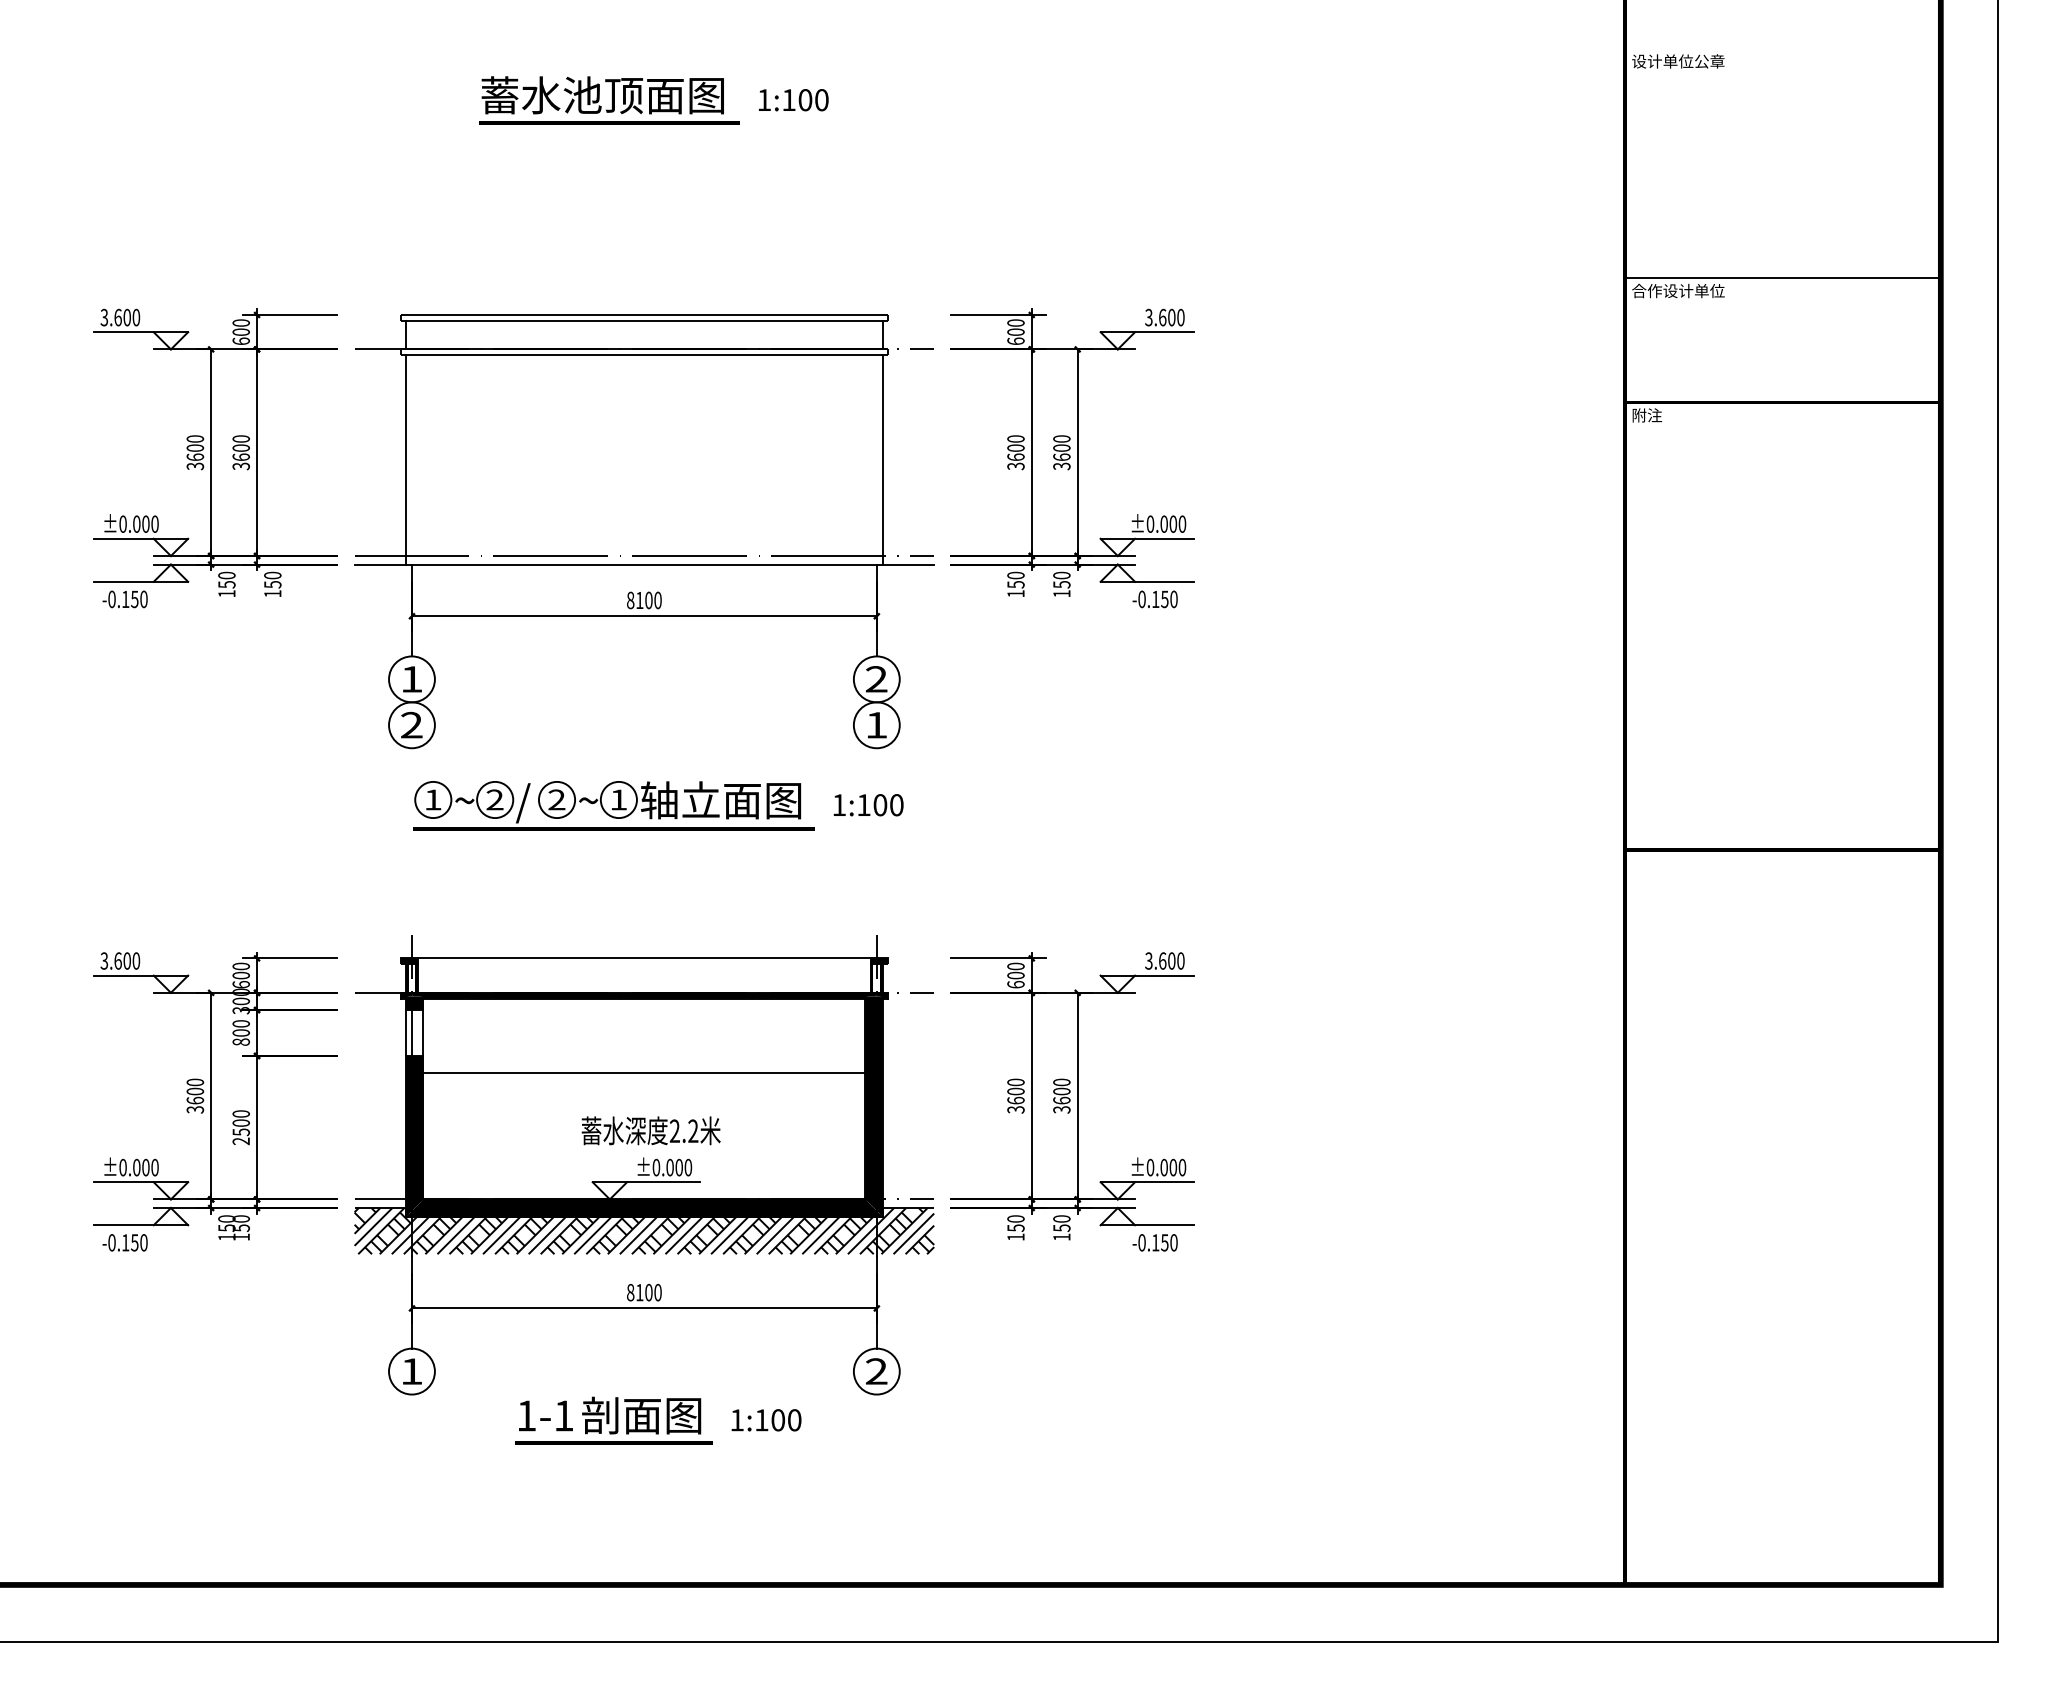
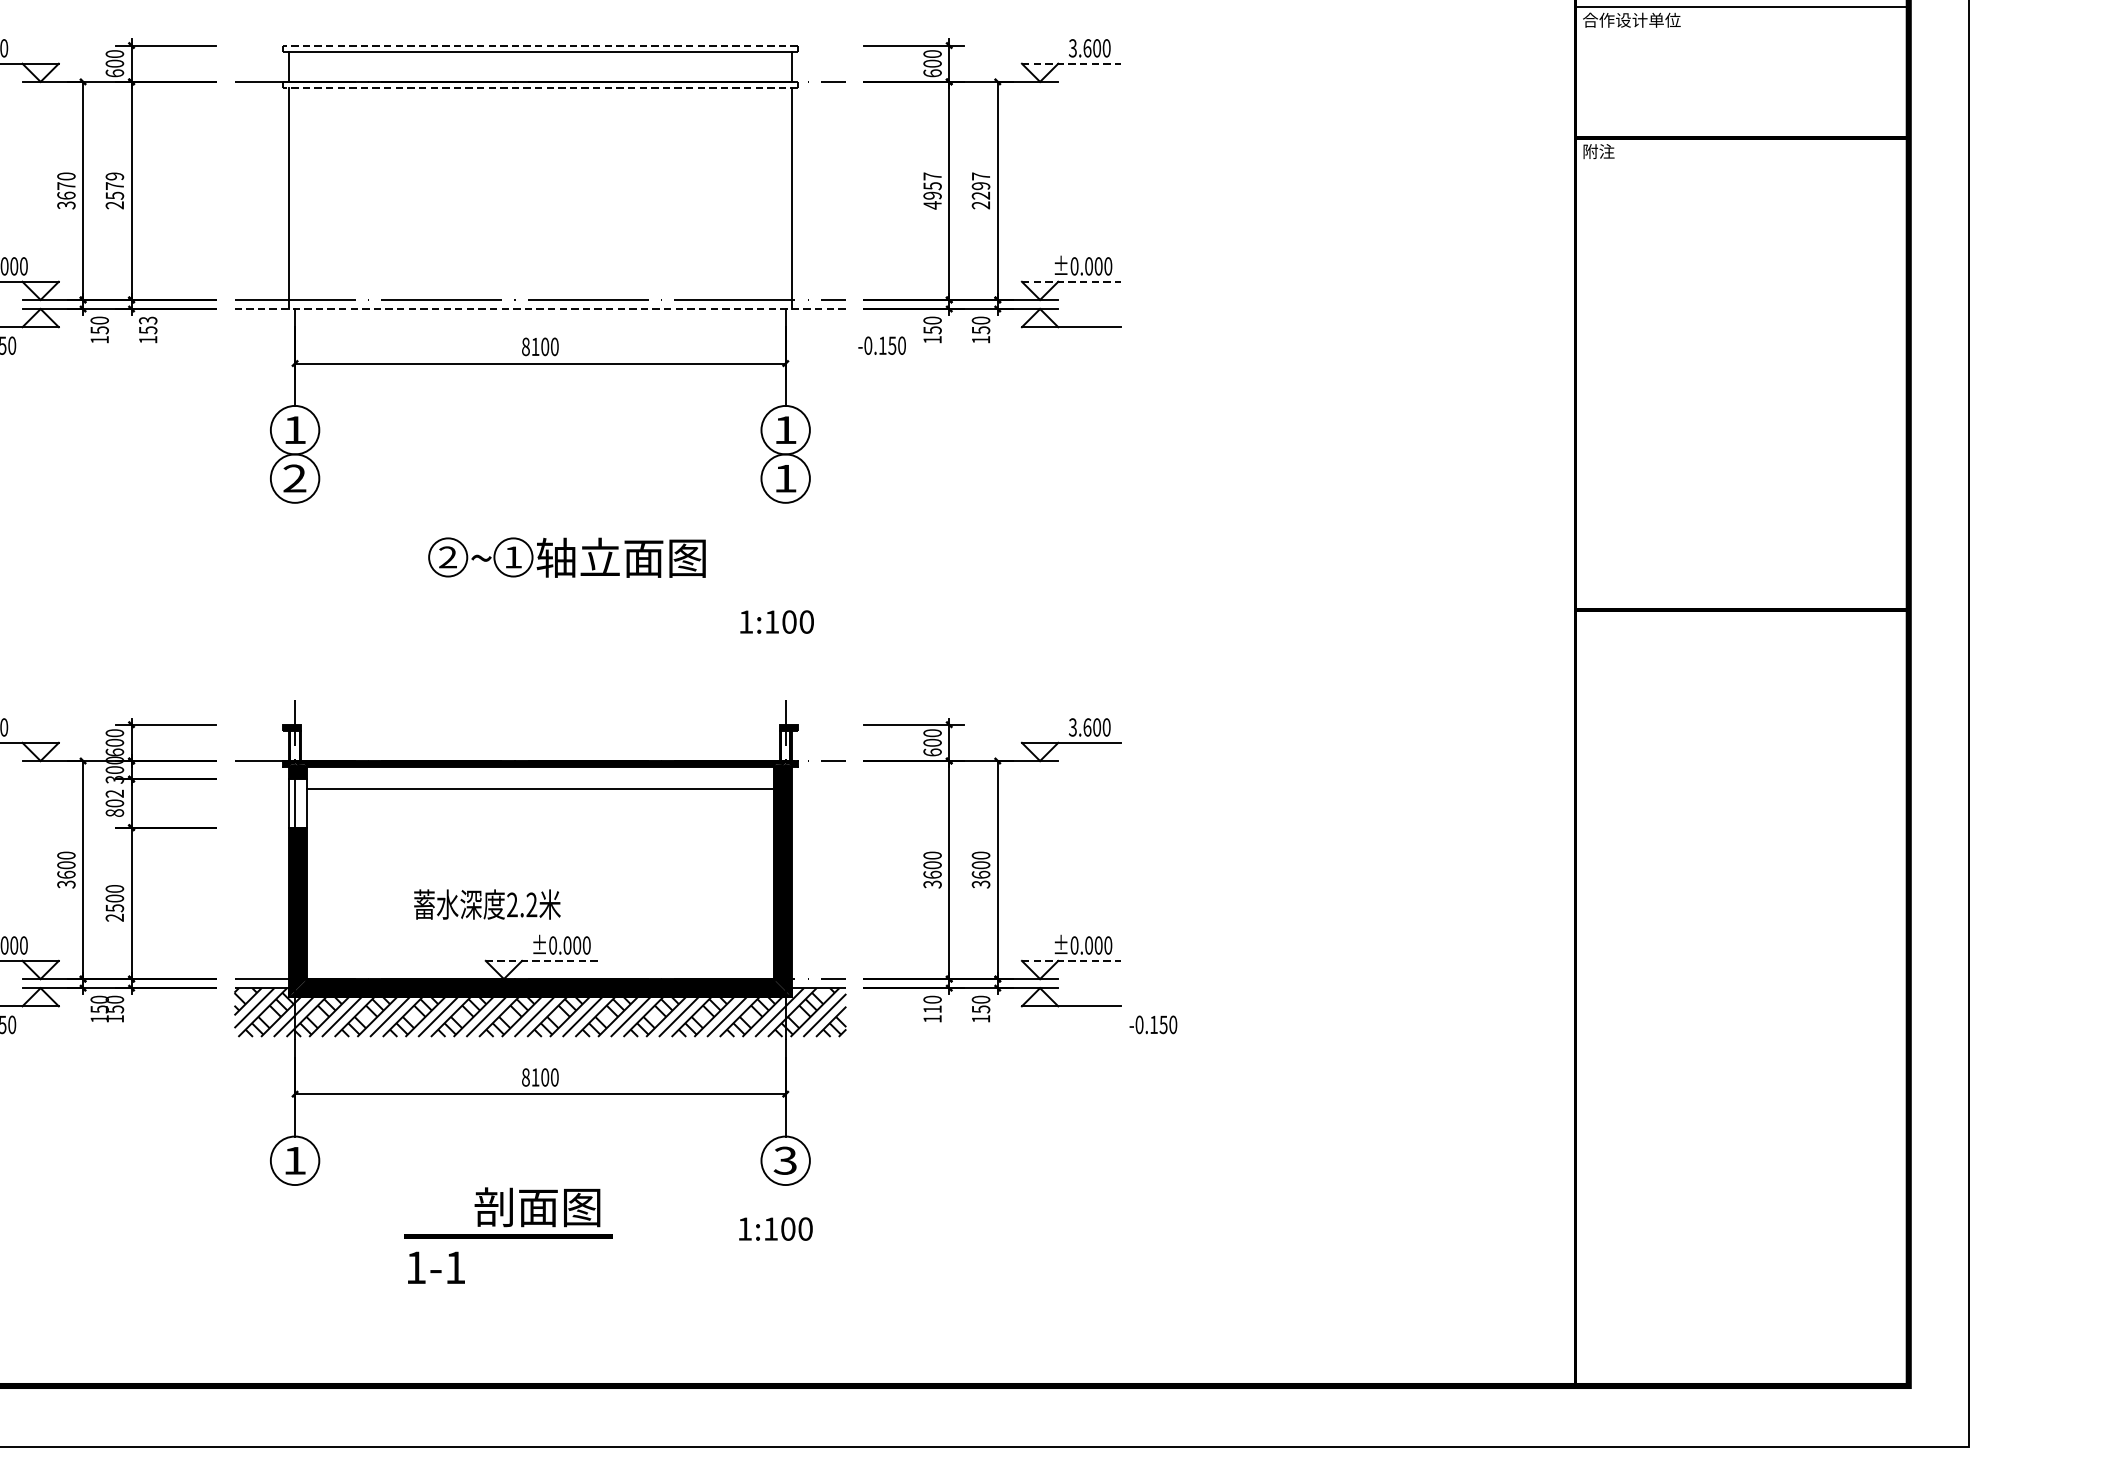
line: (644, 314) -> (540, 45), solid -> dashed
line: (1147, 332) -> (1071, 64), solid -> dashed
line: (644, 355) -> (540, 88), solid -> dashed
text: (195, 447) -> (66, 185), 3600 -> 3670
text: (241, 452) -> (115, 190), 3600 -> 2579
text: (1015, 452) -> (932, 190), 3600 -> 4957
text: (1061, 452) -> (980, 190), 3600 -> 2297
line: (1147, 538) -> (1071, 281), solid -> dashed
line: (644, 564) -> (540, 308), solid -> dashed
text: (272, 575) -> (147, 320), 150 -> 153
text: (1154, 599) -> (881, 345), moved
text: (876, 679) -> (785, 430), 2 -> 1
text: (868, 805) -> (776, 622), moved
part: (613, 827) -> (507, 586), removed
line: (644, 958) -> (540, 724), removed
text: (240, 1023) -> (114, 793), 800 -> 802
line: (644, 1073) -> (540, 789), moved
text: (650, 1130) -> (486, 904), moved
line: (646, 1182) -> (542, 961), solid -> dashed
line: (1147, 1182) -> (1071, 961), solid -> dashed
text: (1015, 1227) -> (932, 1008), 150 -> 110
text: (1154, 1242) -> (1152, 1024), moved
text: (876, 1371) -> (785, 1160), 2 -> 3
text: (545, 1415) -> (436, 1267), moved
text: (766, 1420) -> (775, 1229), moved

